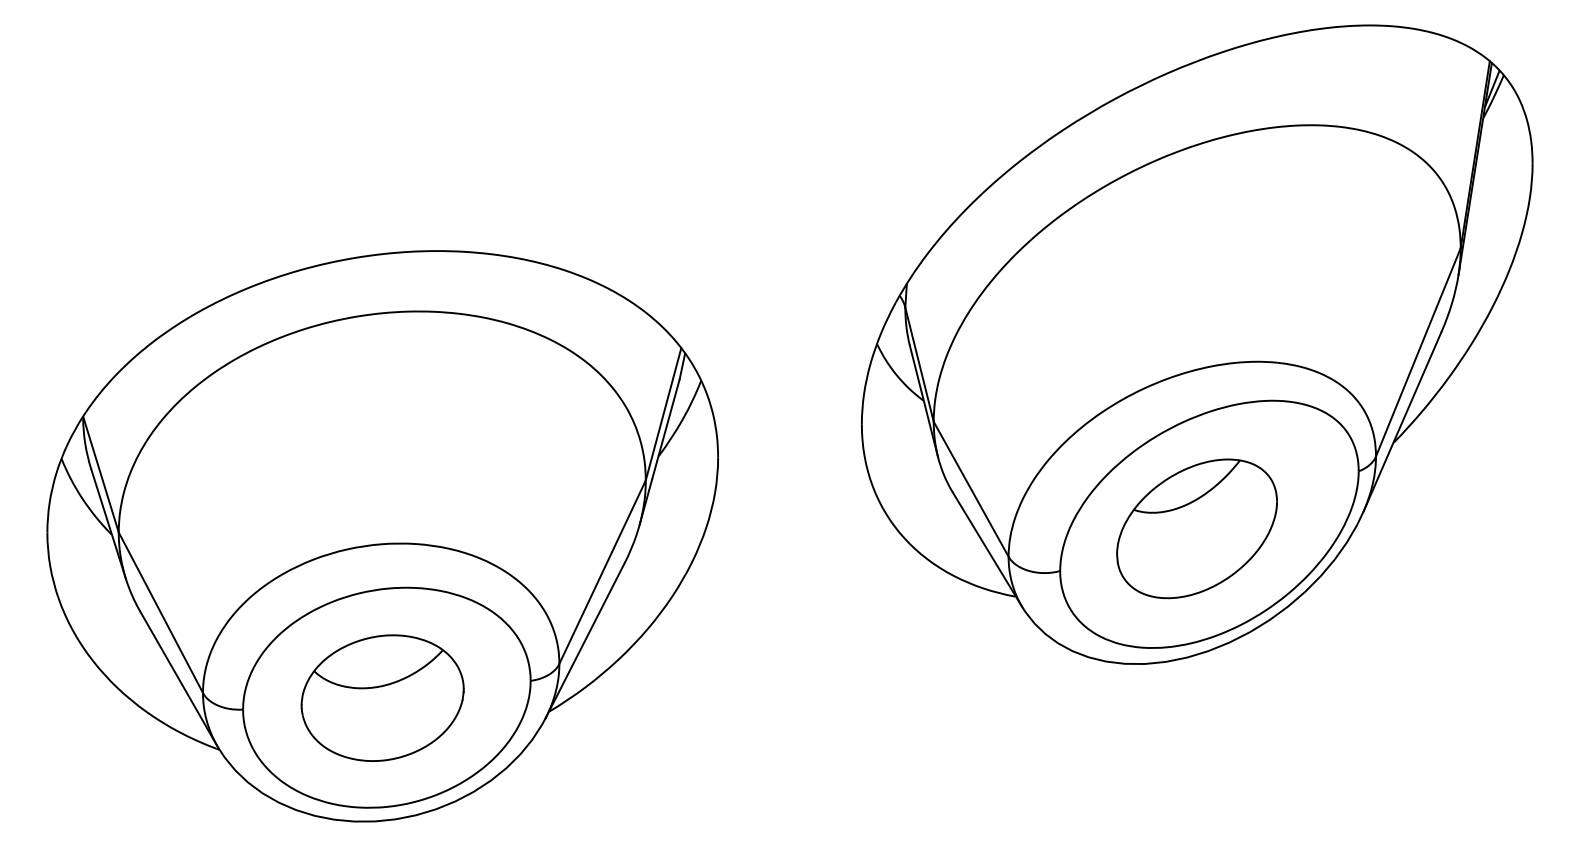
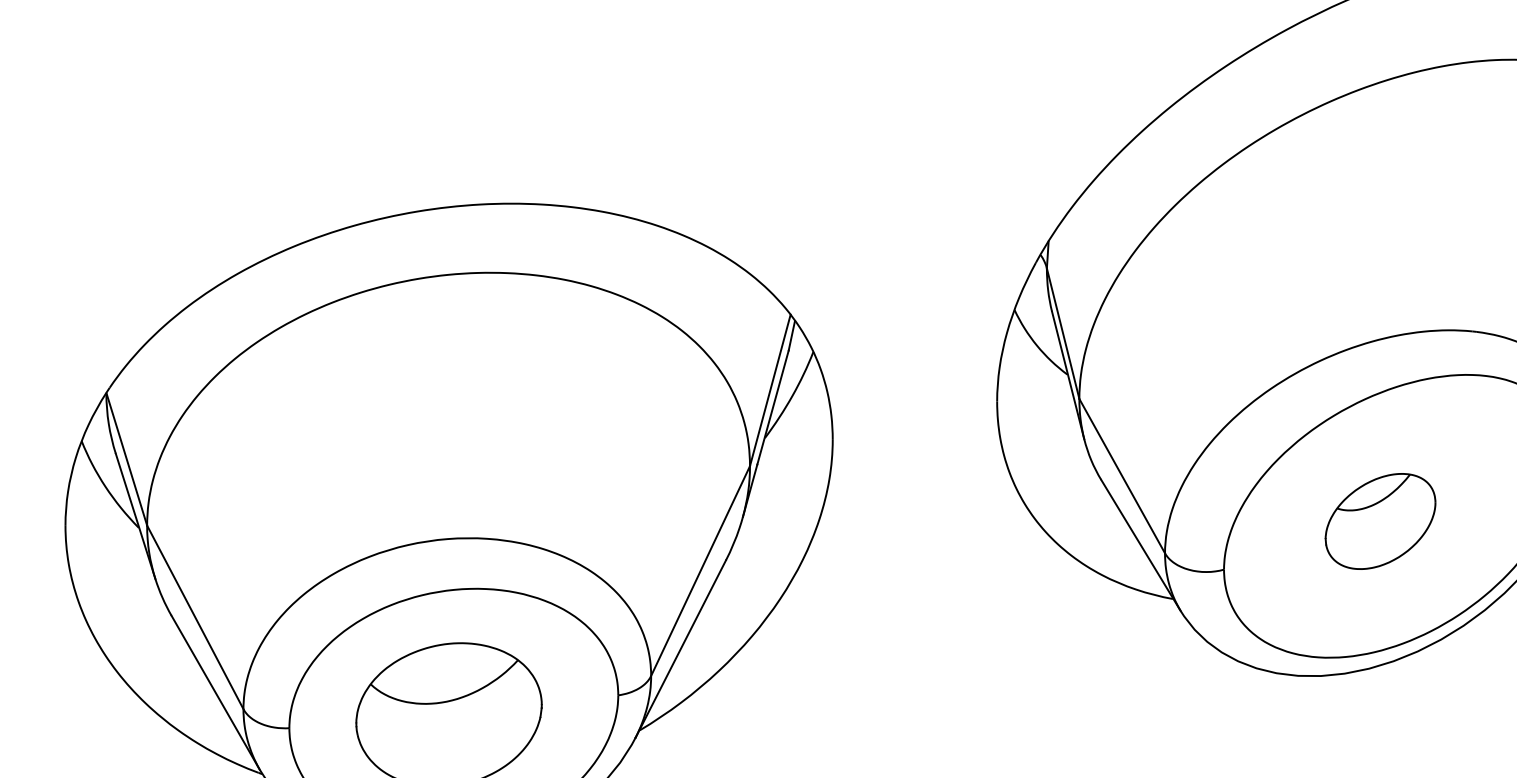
part: (1196, 528) -> (1379, 521), size x0.6

